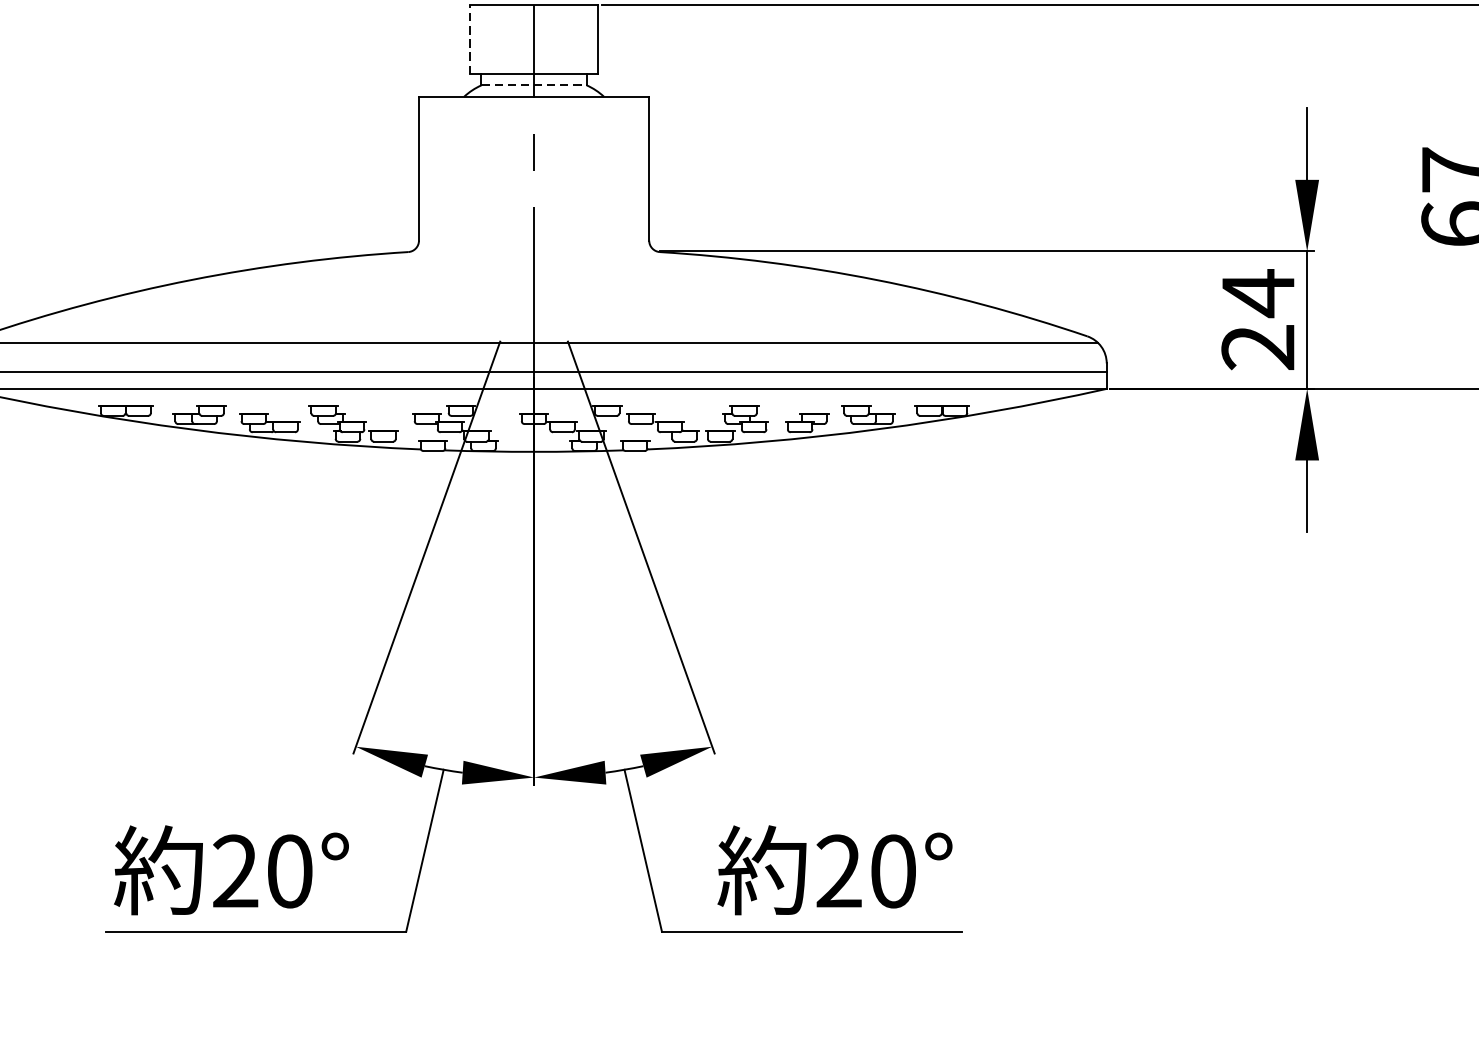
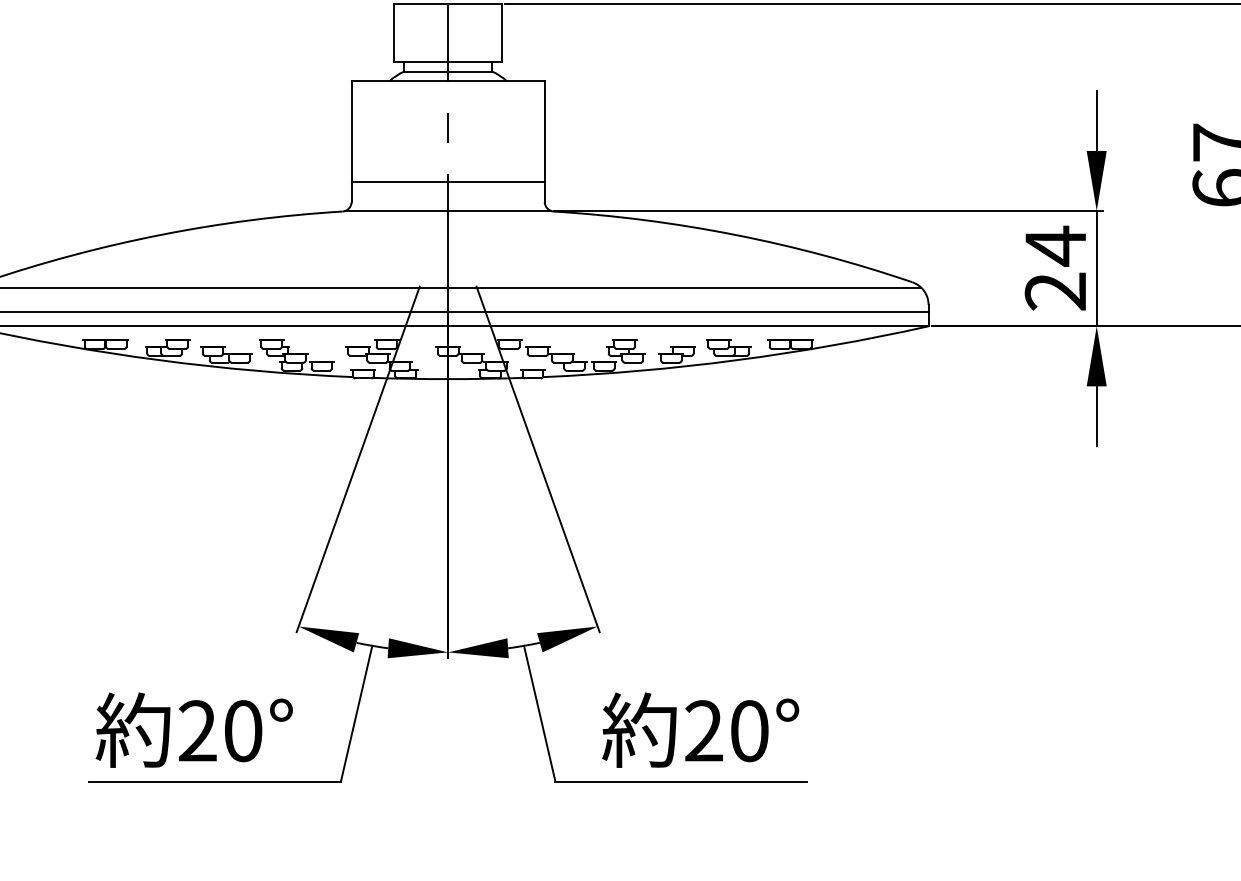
line: (470, 39) -> (394, 33), dashed -> solid
line: (534, 85) -> (448, 71), dashed -> solid
line: (533, 217) -> (447, 182), added
line: (534, 252) -> (448, 211), added

